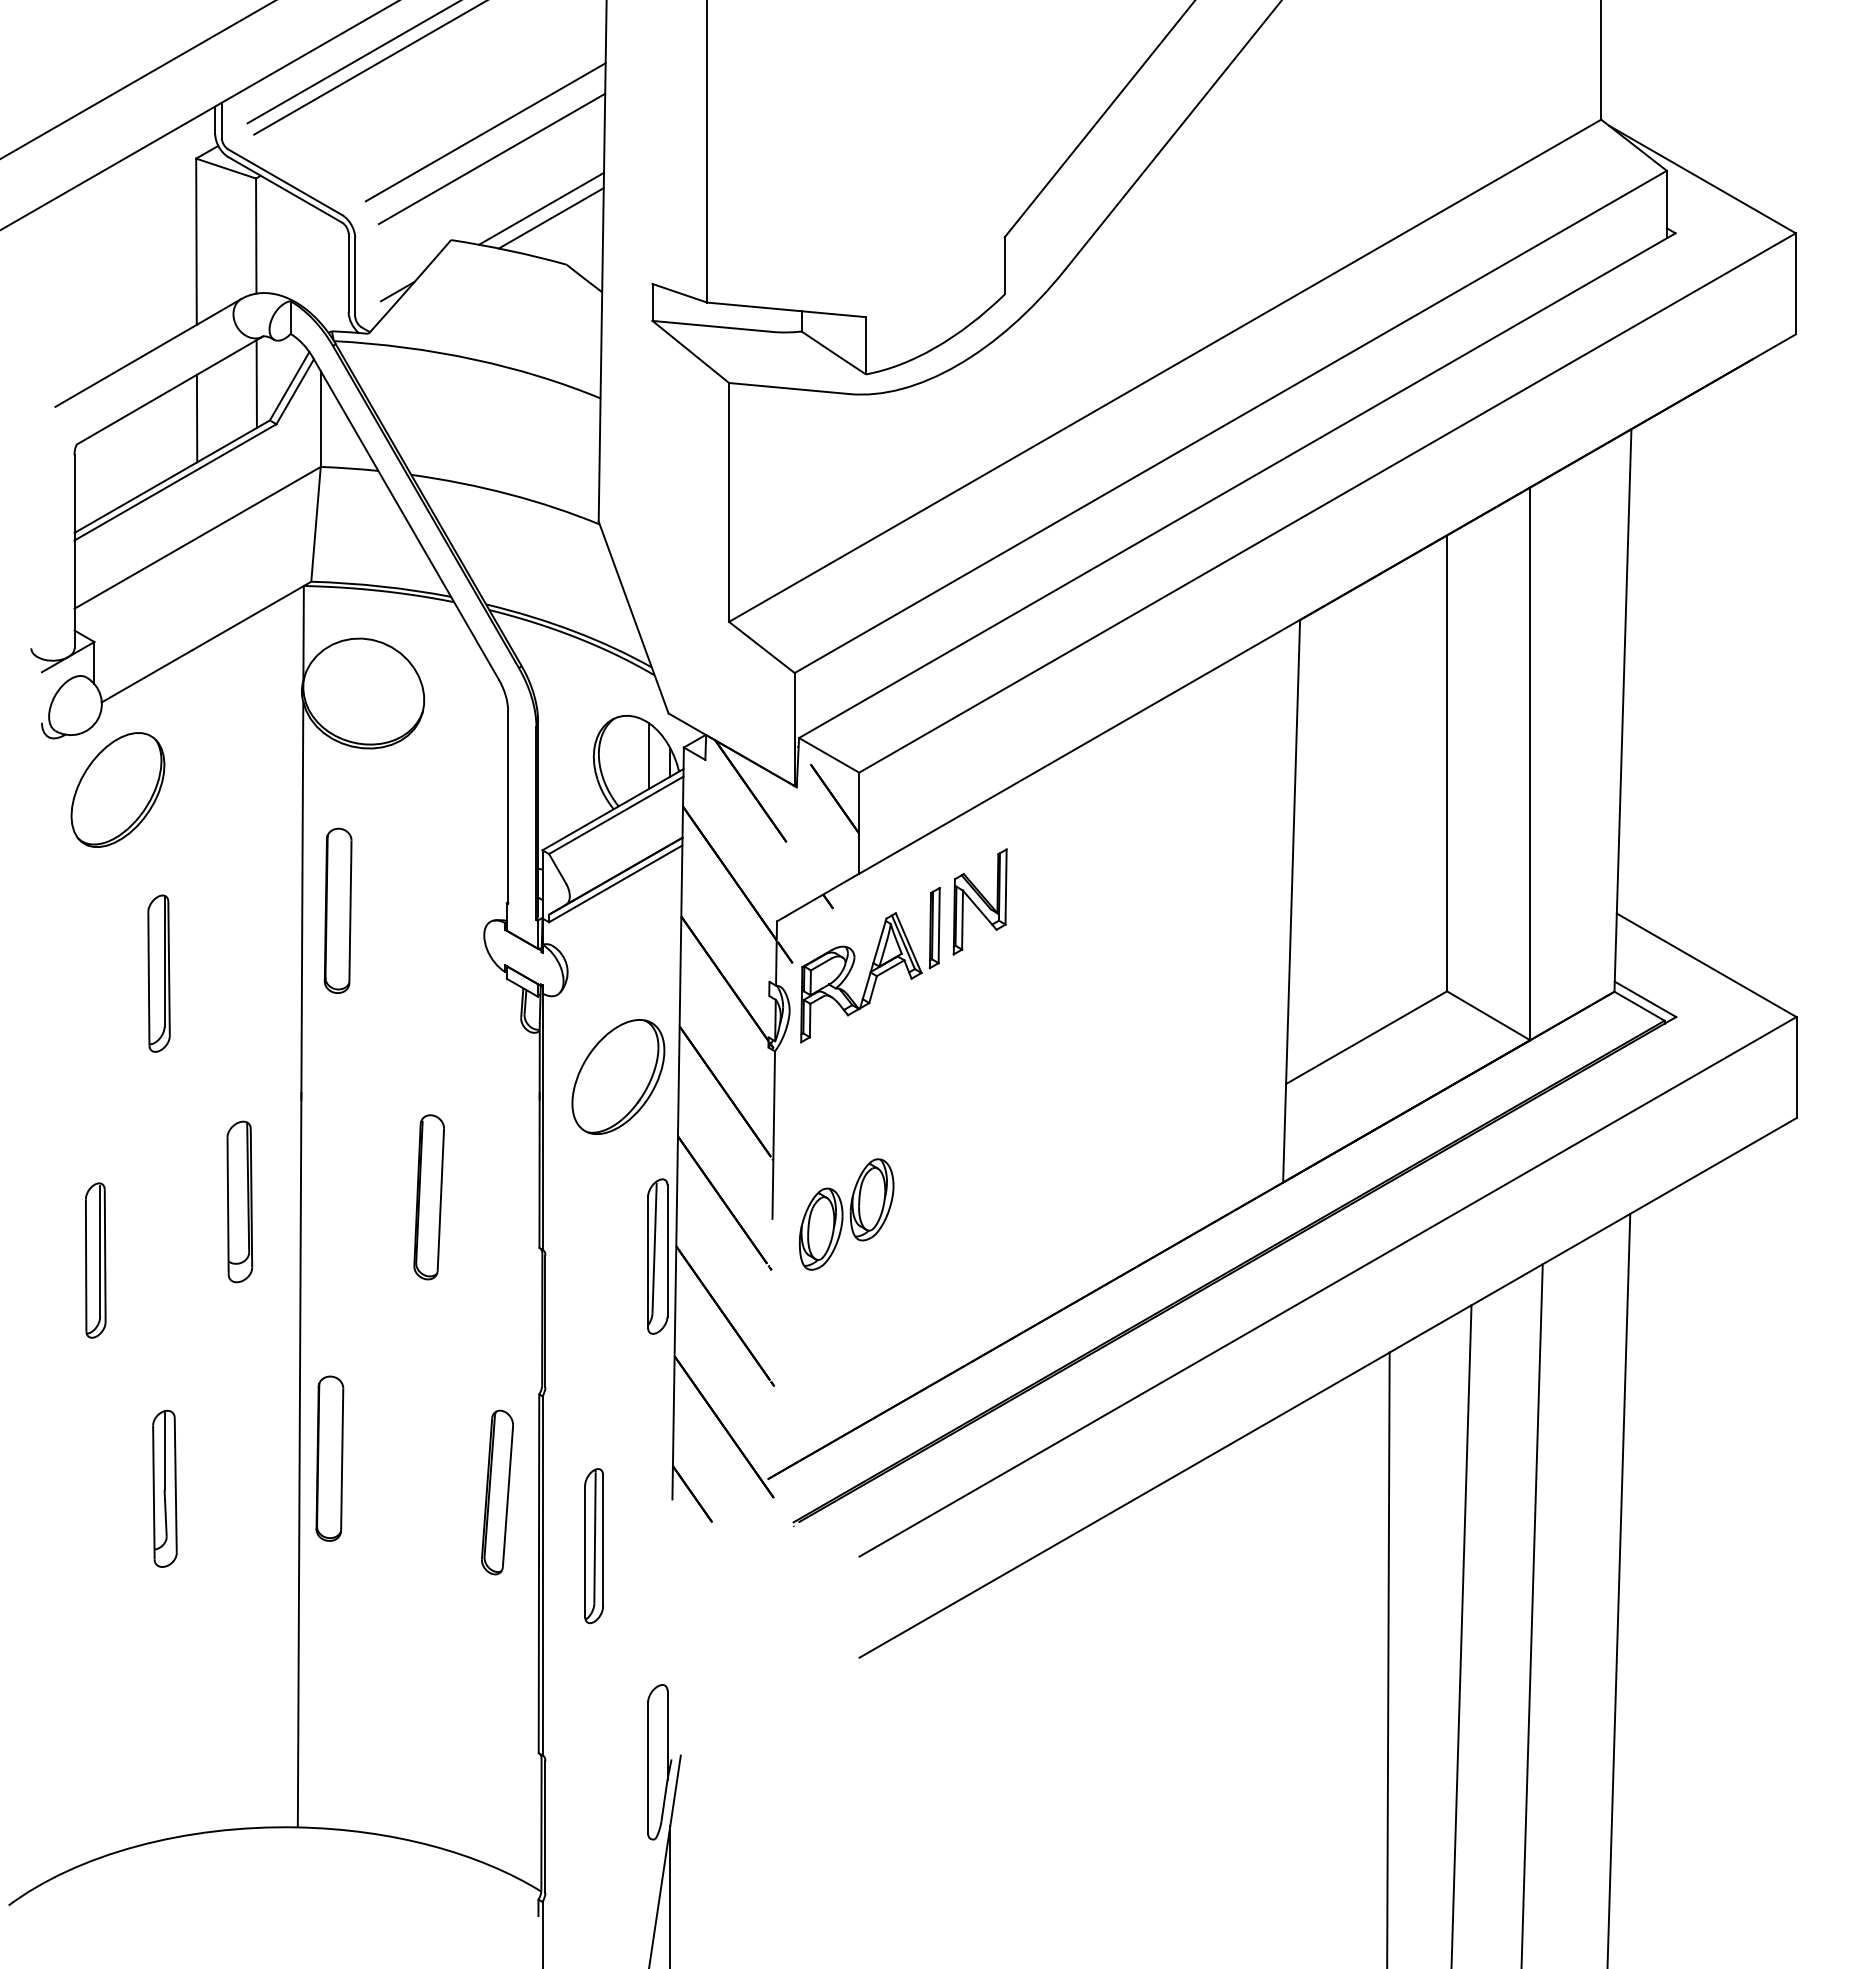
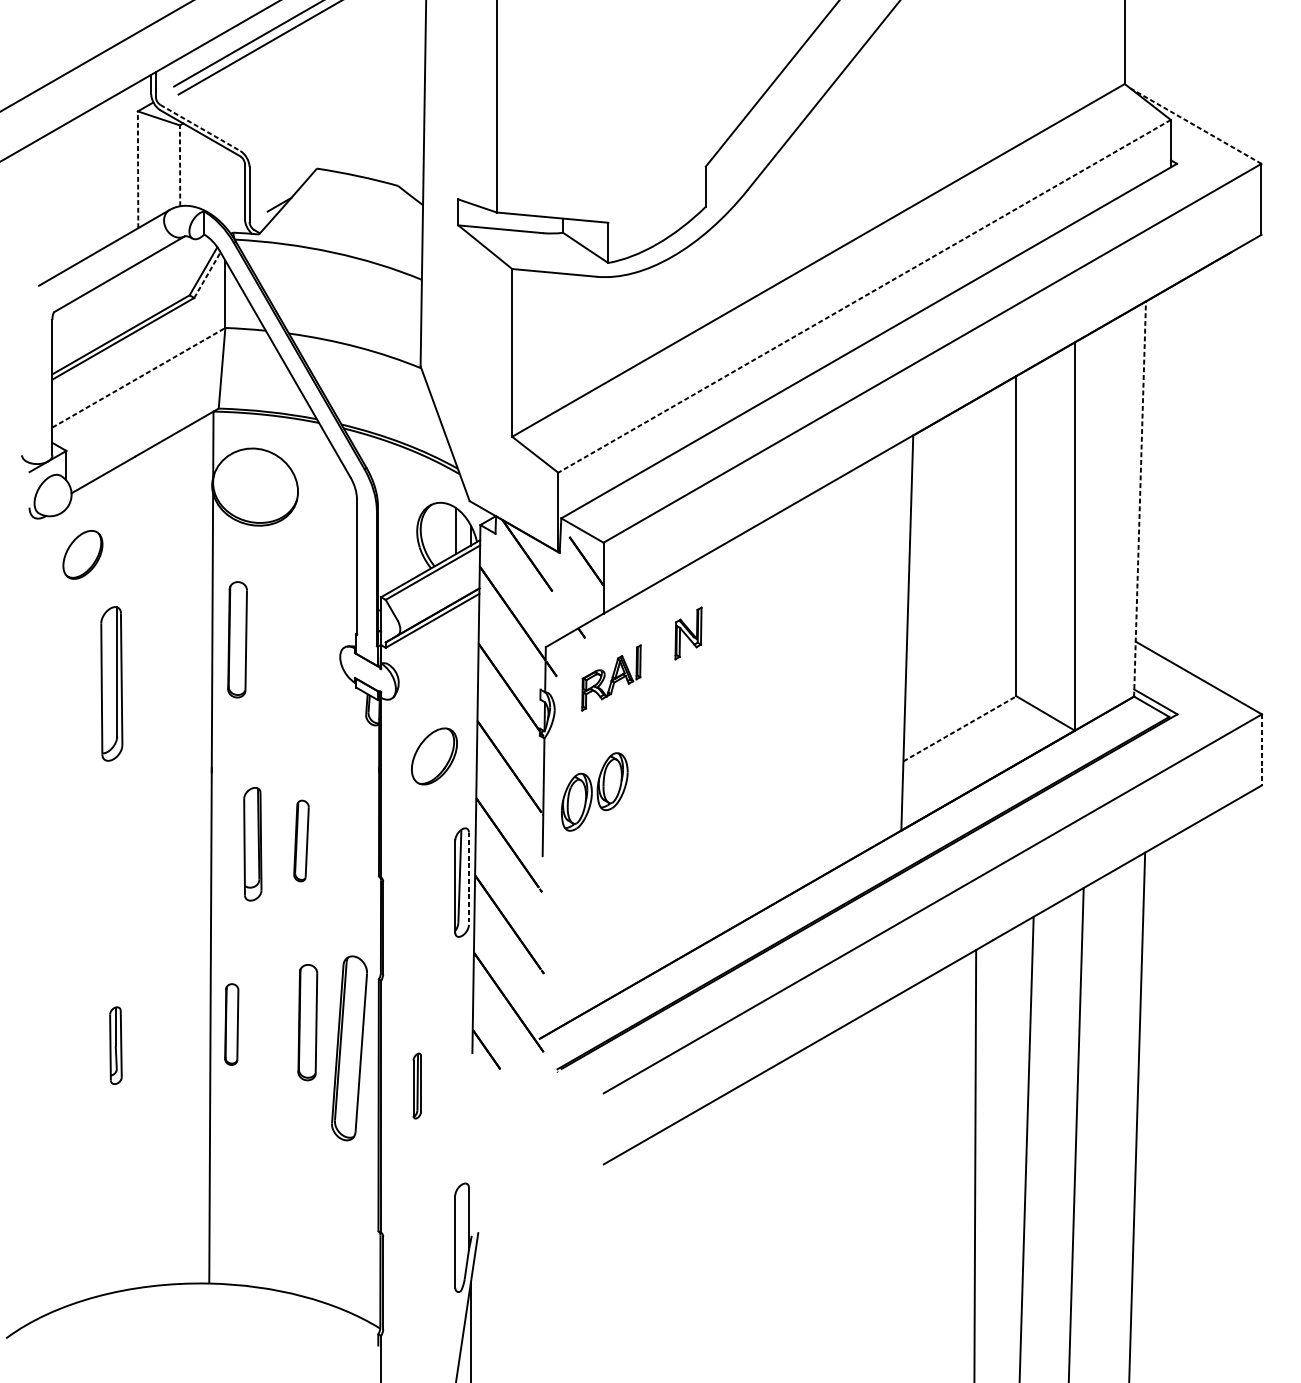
line: (485, 132) -> (341, 93), removed
line: (491, 158) -> (345, 111), removed
line: (1702, 179) -> (1195, 126), solid -> dashed
line: (285, 182) -> (200, 128), solid -> dashed
line: (541, 208) -> (380, 146), removed
line: (550, 218) -> (386, 153), removed
line: (256, 236) -> (180, 166), solid -> dashed
line: (196, 241) -> (138, 169), solid -> dashed
line: (256, 383) -> (180, 269), removed
line: (295, 391) -> (207, 274), solid -> dashed
line: (196, 418) -> (138, 293), removed
line: (1230, 422) -> (864, 296), solid -> dashed
line: (198, 537) -> (139, 377), solid -> dashed
line: (1622, 710) -> (1139, 499), solid -> dashed
part: (117, 789) -> (82, 554), size x0.6
part: (979, 901) -> (688, 633), size x0.7
part: (870, 965) -> (611, 678), size x0.6
part: (158, 973) -> (111, 683), size x1.4
line: (1366, 1037) -> (959, 728), solid -> dashed
line: (1796, 1067) -> (1261, 749), solid -> dashed
part: (618, 1076) -> (434, 756), size x0.7
part: (428, 1197) -> (301, 841), size x0.7
part: (239, 1201) -> (252, 843), moved
part: (846, 1214) -> (594, 791), moved
line: (667, 1251) -> (468, 879), solid -> dashed
part: (95, 1260) -> (67, 885), removed
part: (437, 1455) -> (307, 1022), added
part: (329, 1458) -> (231, 1024), size x0.7
part: (164, 1488) -> (115, 1045), size x0.7
part: (497, 1492) -> (349, 1048), size x1.6
part: (593, 1546) -> (416, 1086), size x0.6

